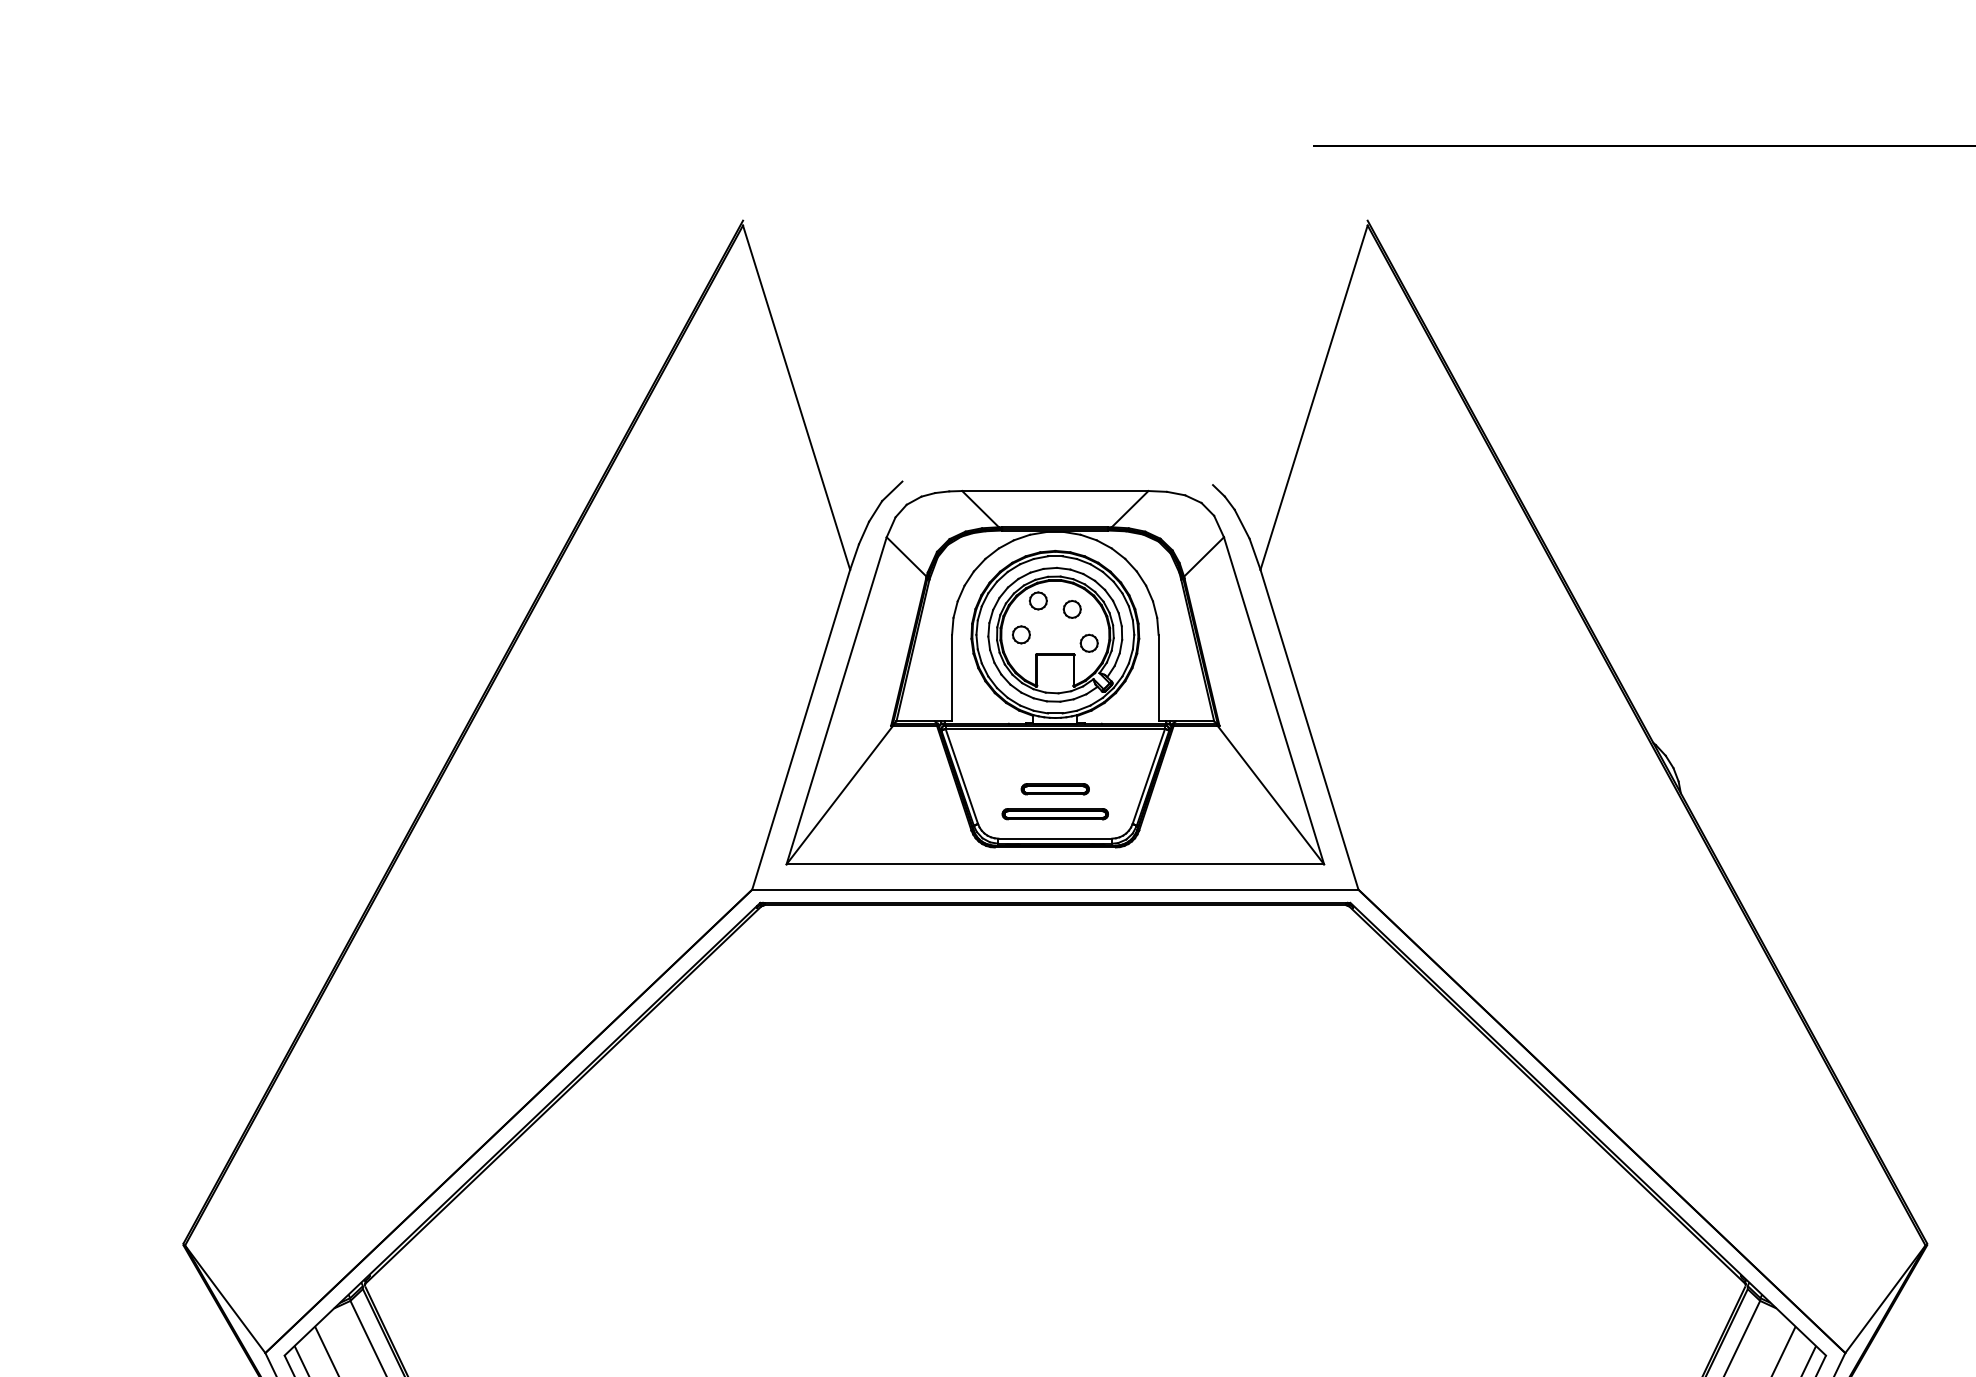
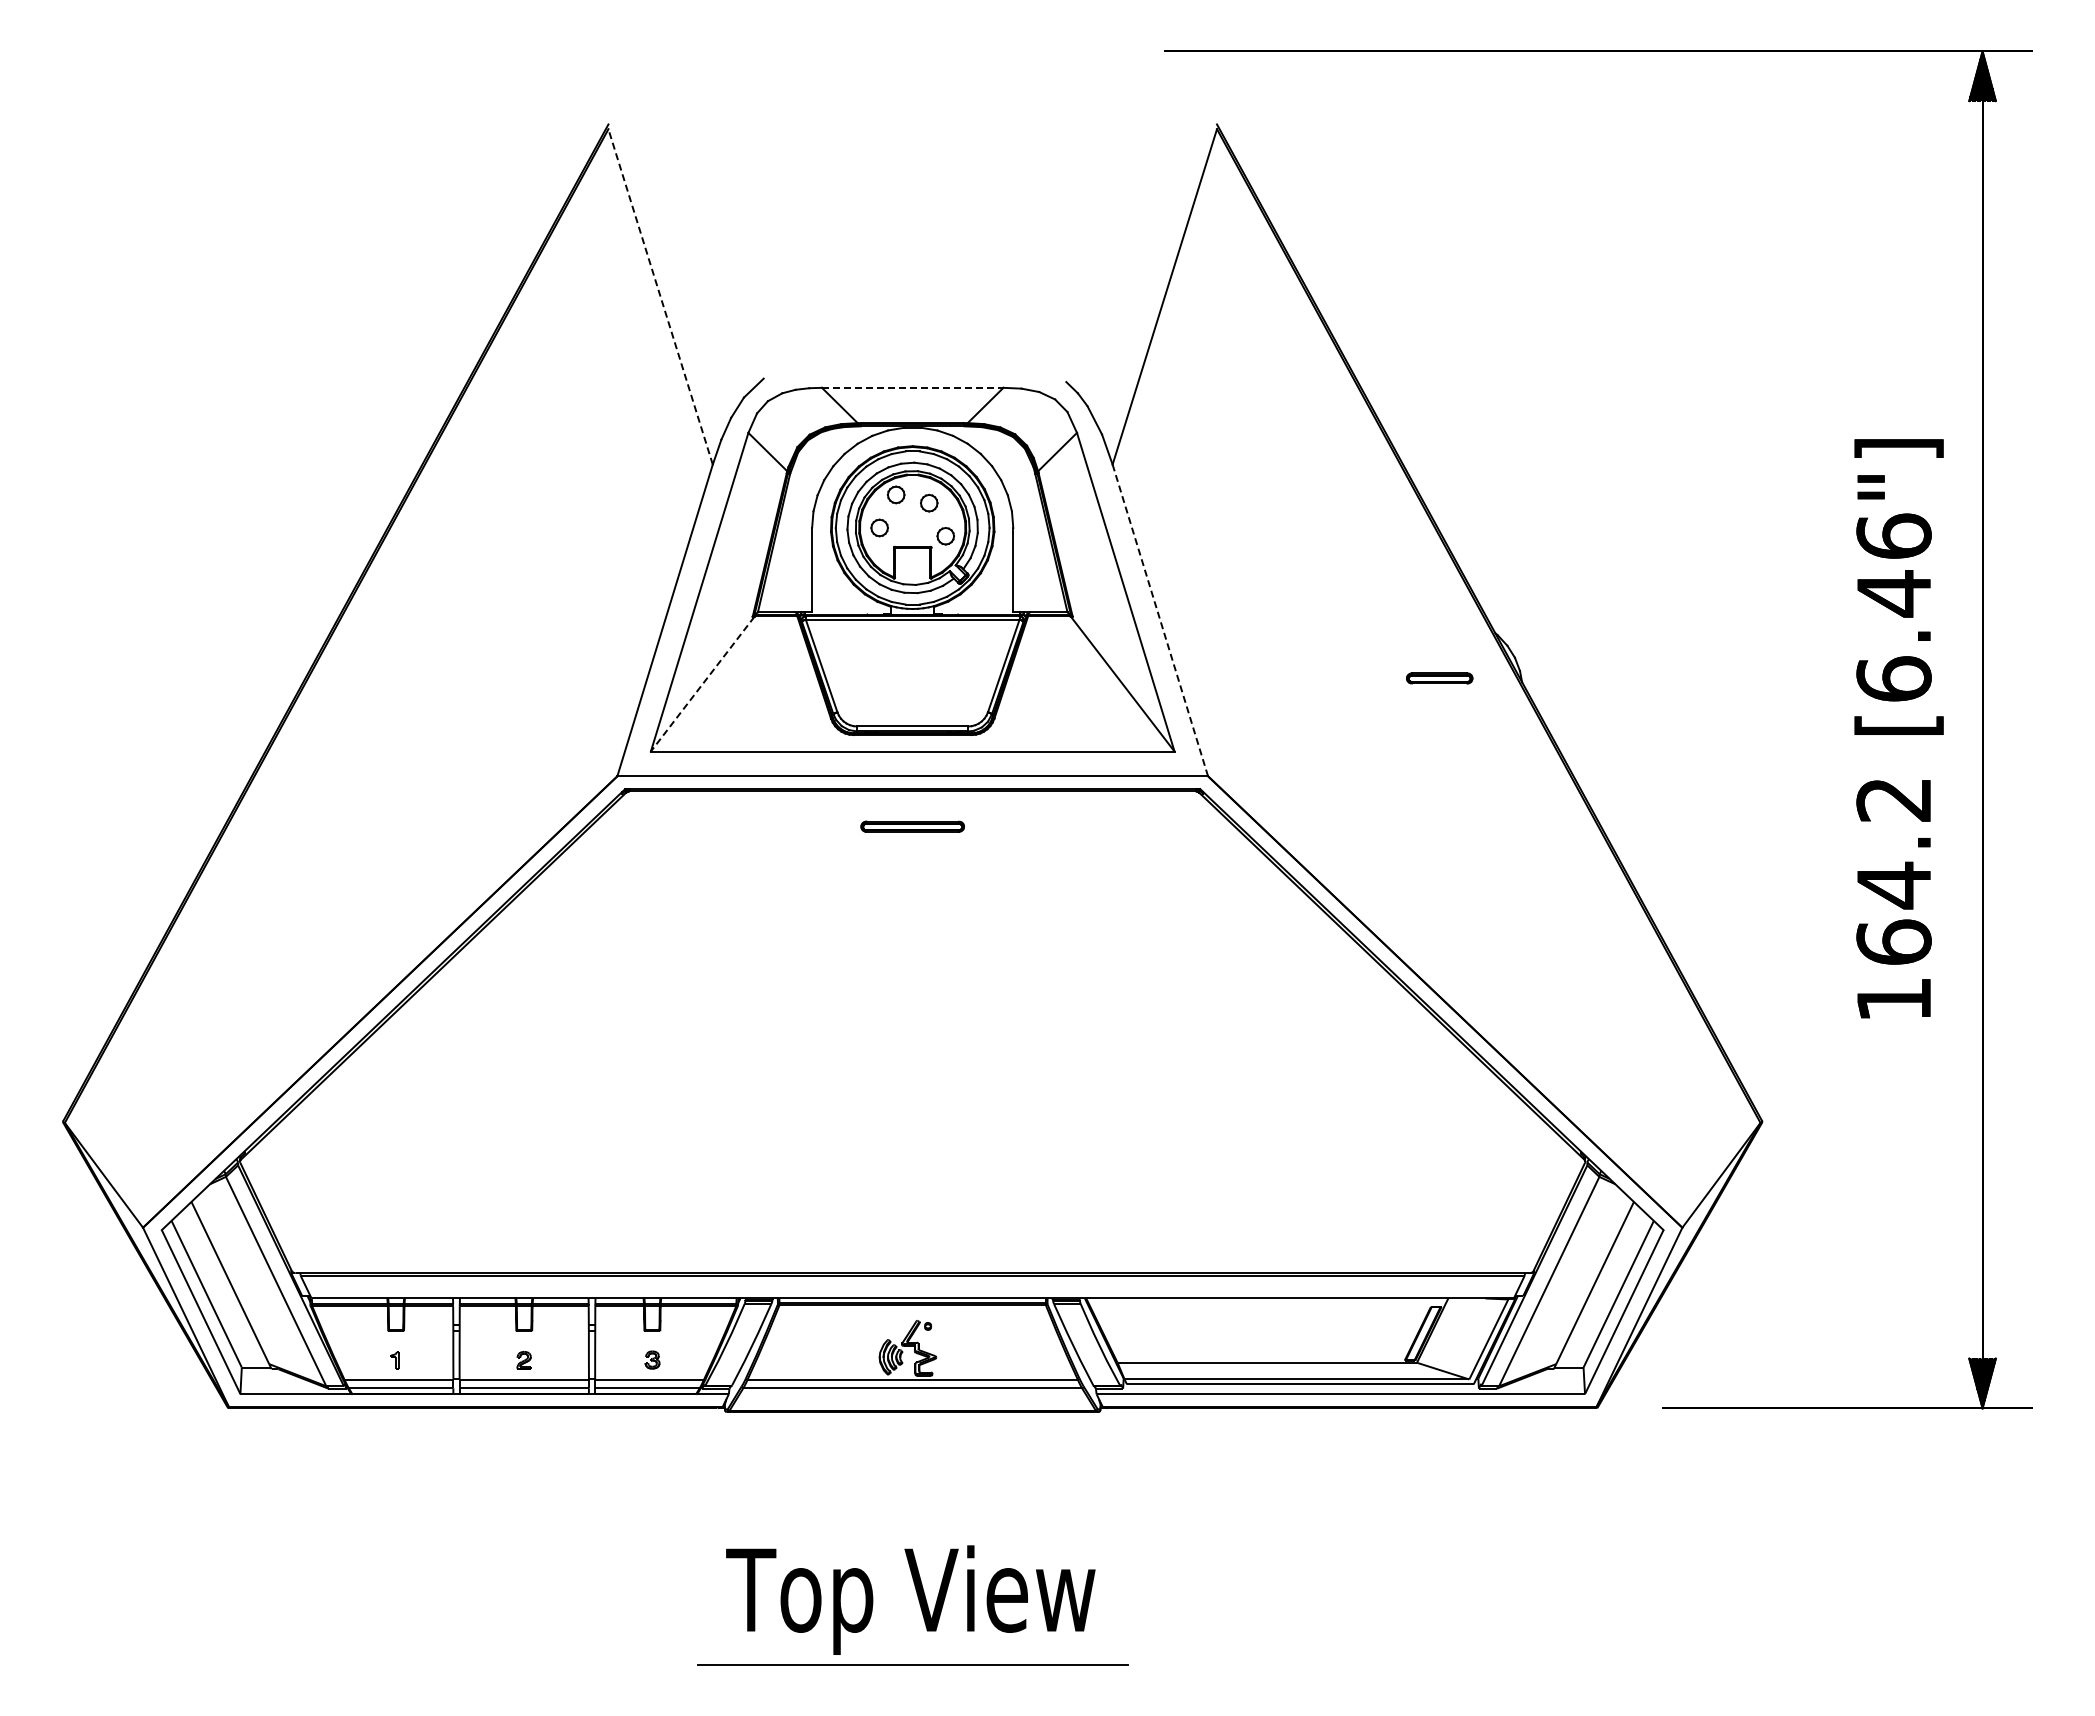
line: (796, 397) -> (660, 296), solid -> dashed
line: (1055, 490) -> (912, 387), solid -> dashed
line: (1309, 729) -> (1160, 620), solid -> dashed
part: (1055, 789) -> (1439, 678), moved
line: (839, 795) -> (702, 684), solid -> dashed
part: (1055, 813) -> (912, 826), moved

